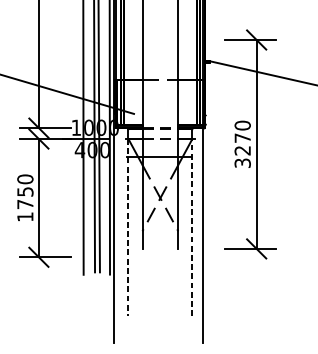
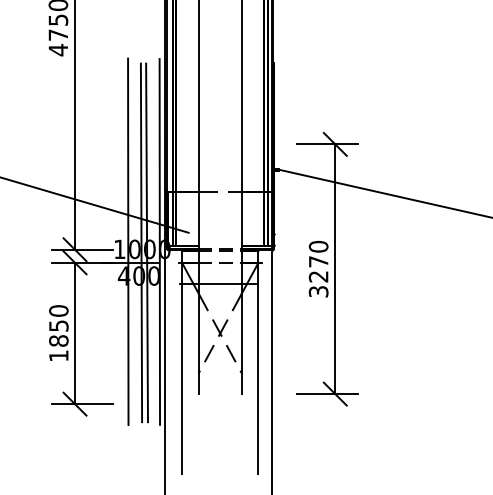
text: (25, 204) -> (58, 340), 1750 -> 1850
line: (128, 227) -> (182, 368), dashed -> solid
line: (192, 227) -> (258, 368), dashed -> solid

